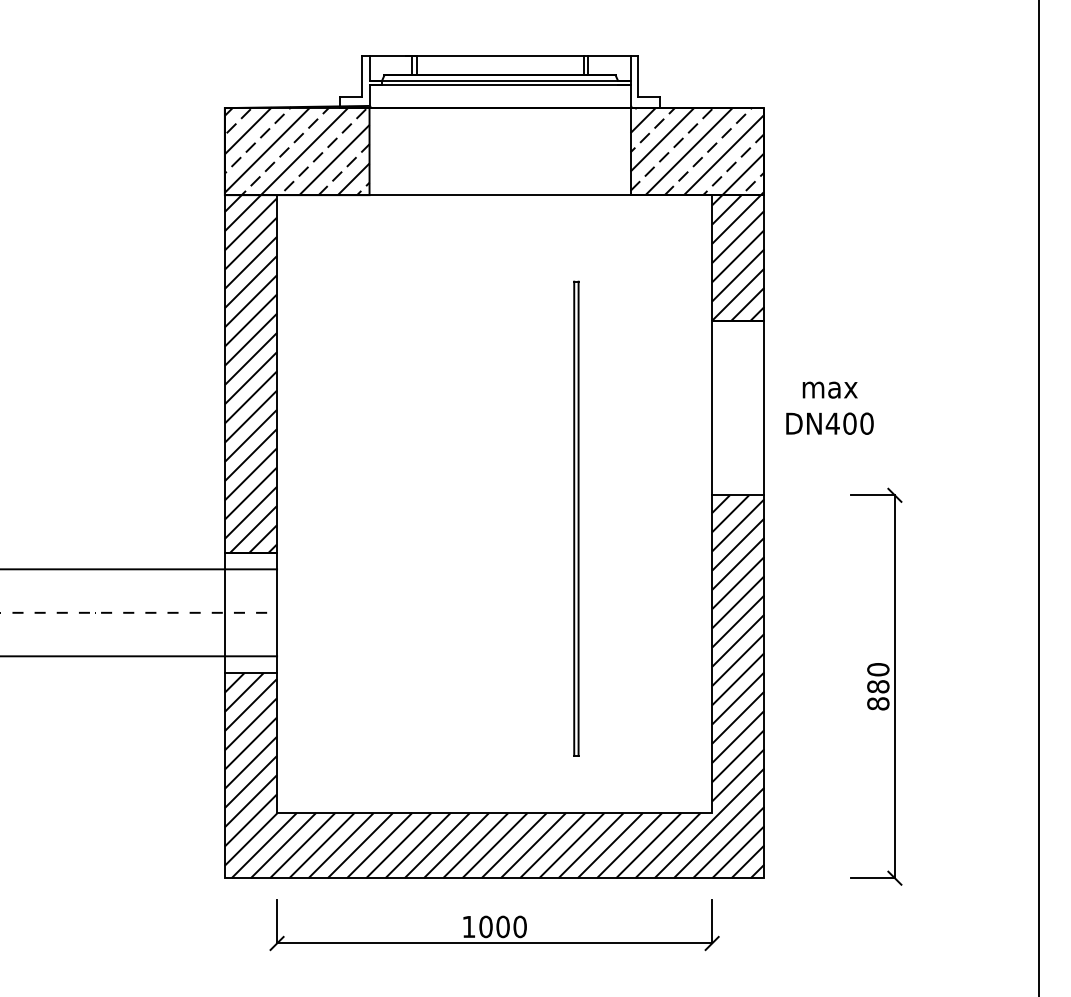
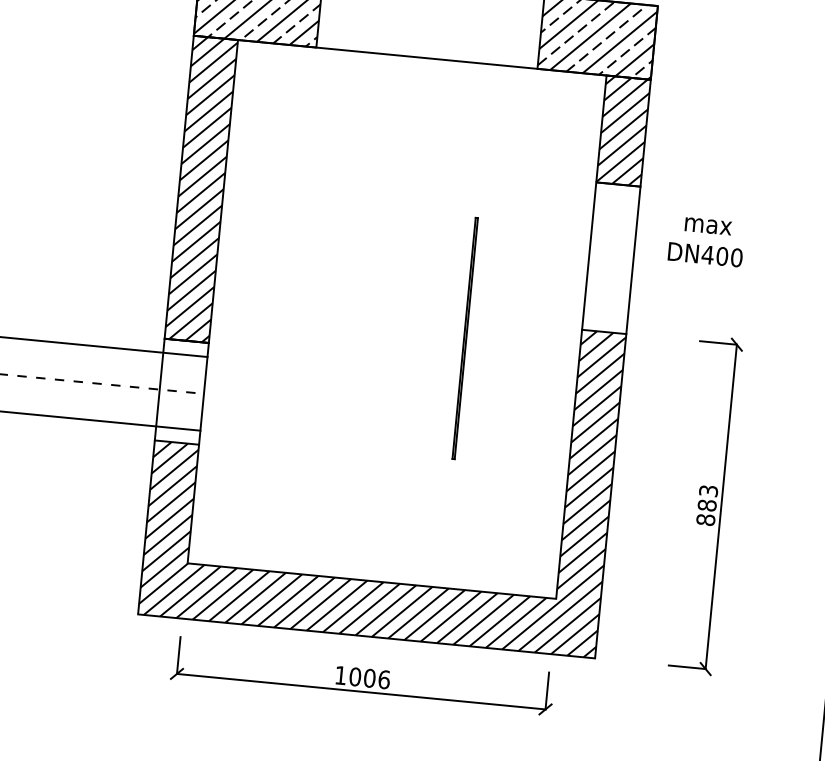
text: (829, 407) -> (706, 241), moved
part: (576, 518) -> (465, 338), size x0.6
text: (878, 669) -> (708, 490), 880 -> 883
text: (519, 926) -> (383, 679), 1000 -> 1006

